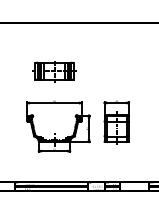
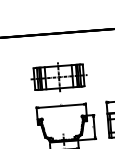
part: (54, 71) -> (59, 77), size x1.43

